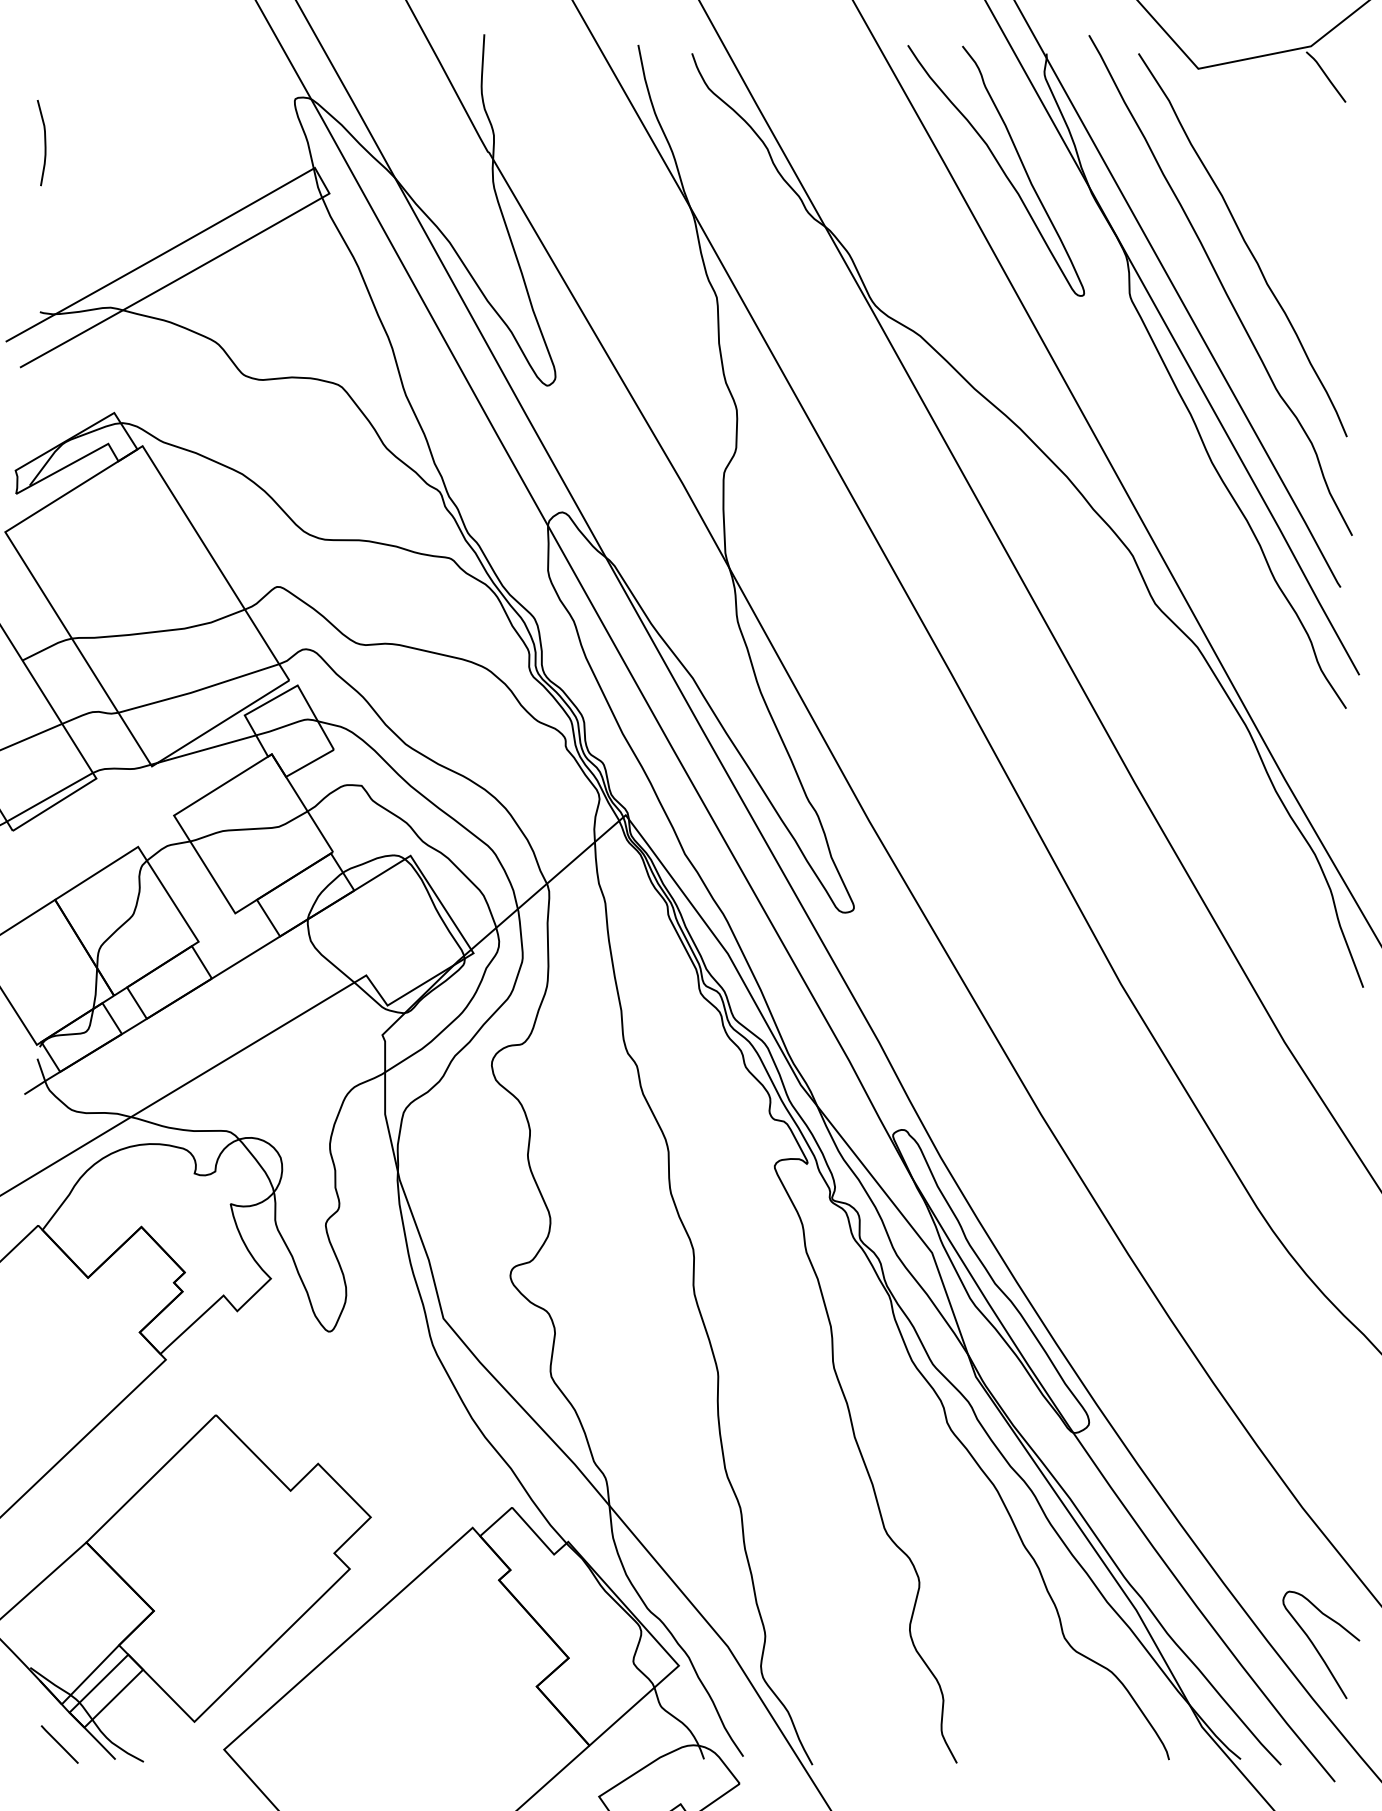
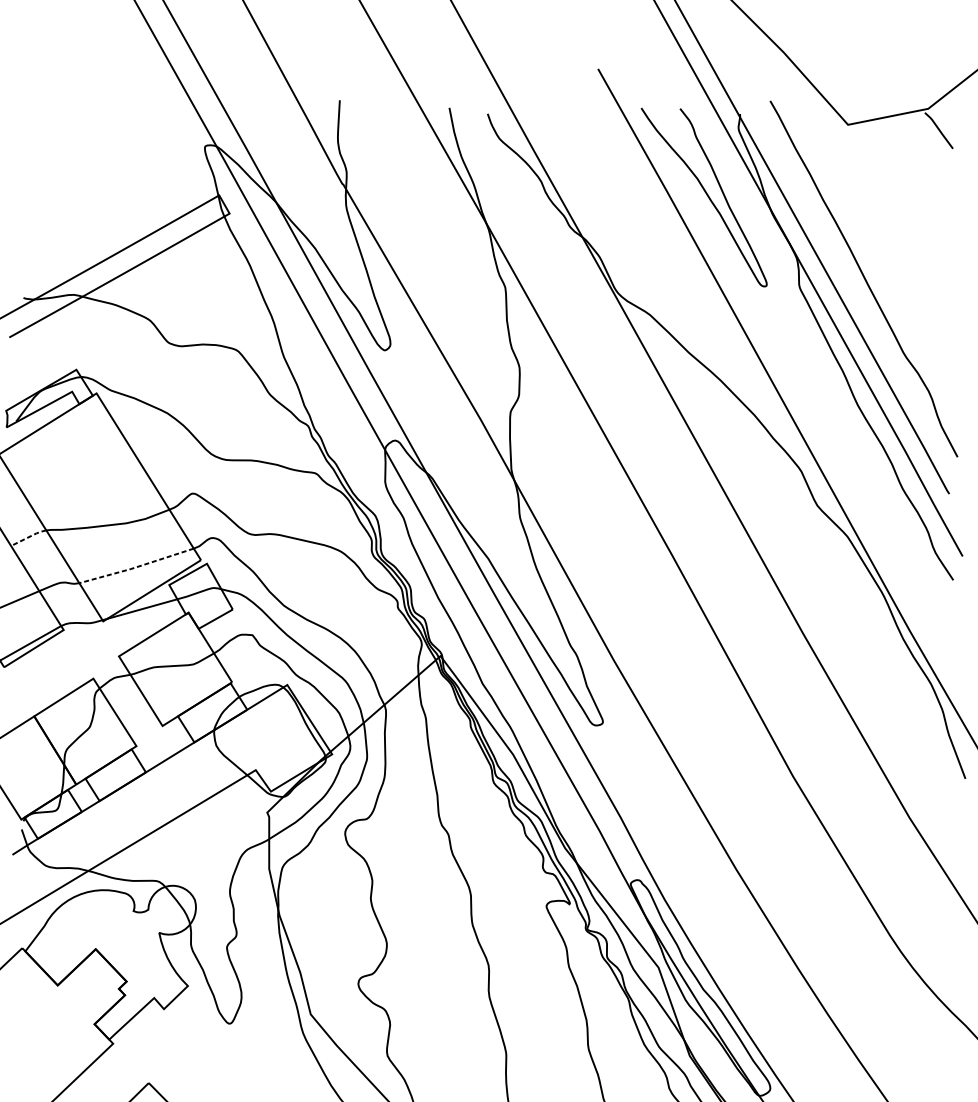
curve: (44, 143) -> (26, 177), removed
curve: (1244, 243) -> (880, 249), removed
line: (47, 648) -> (28, 537), solid -> dashed
line: (198, 690) -> (136, 567), solid -> dashed

